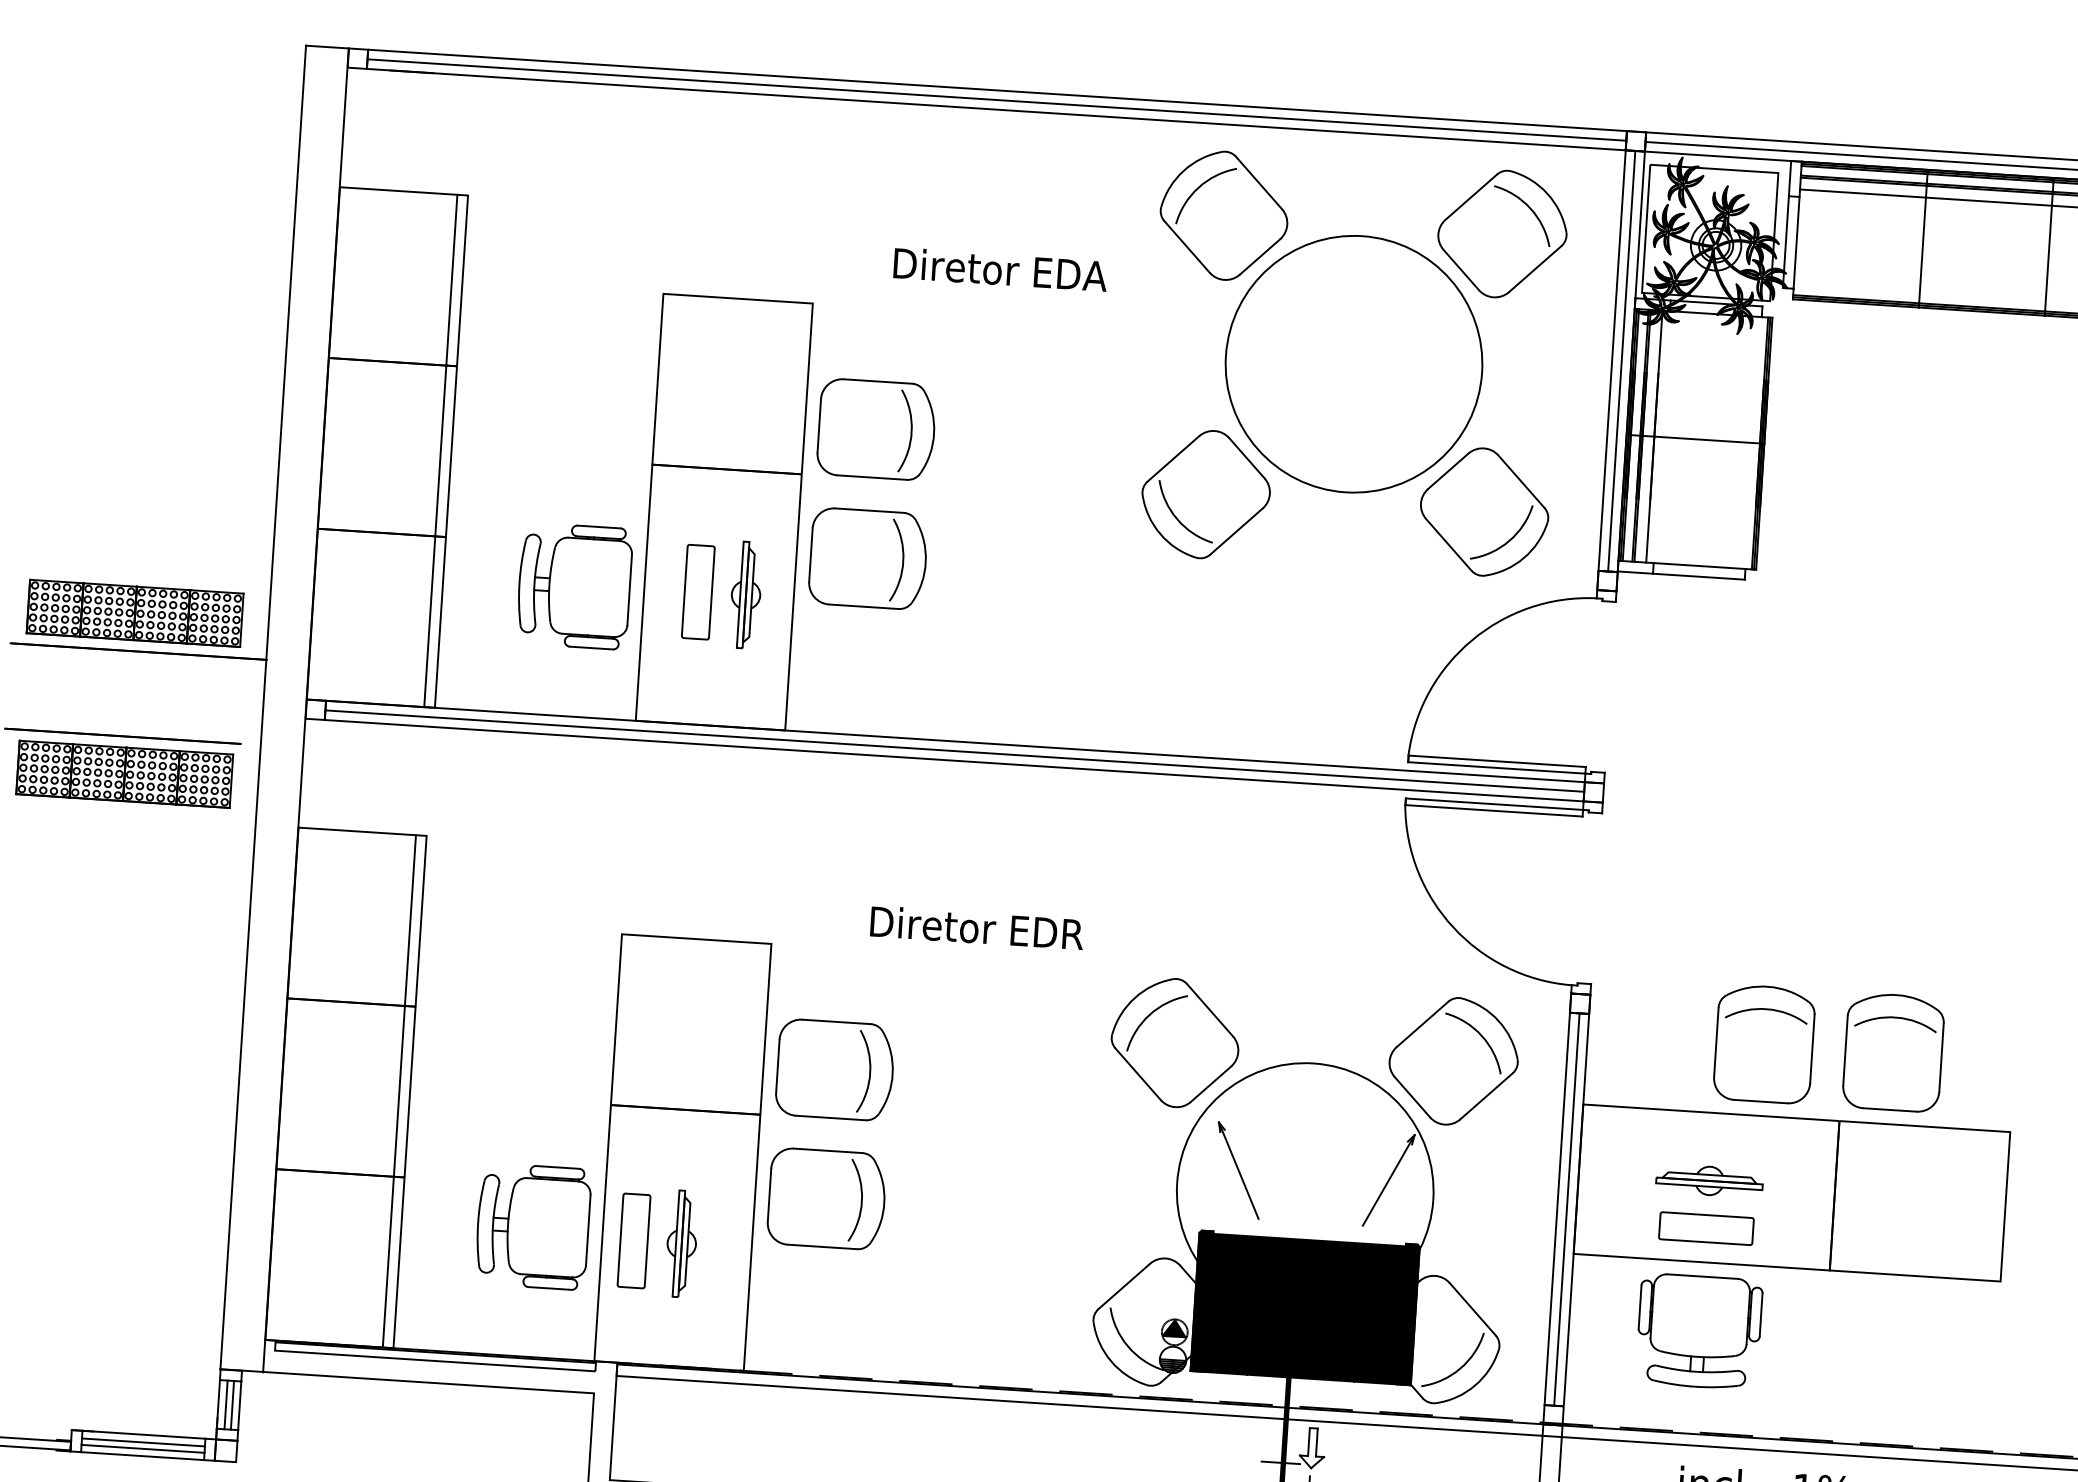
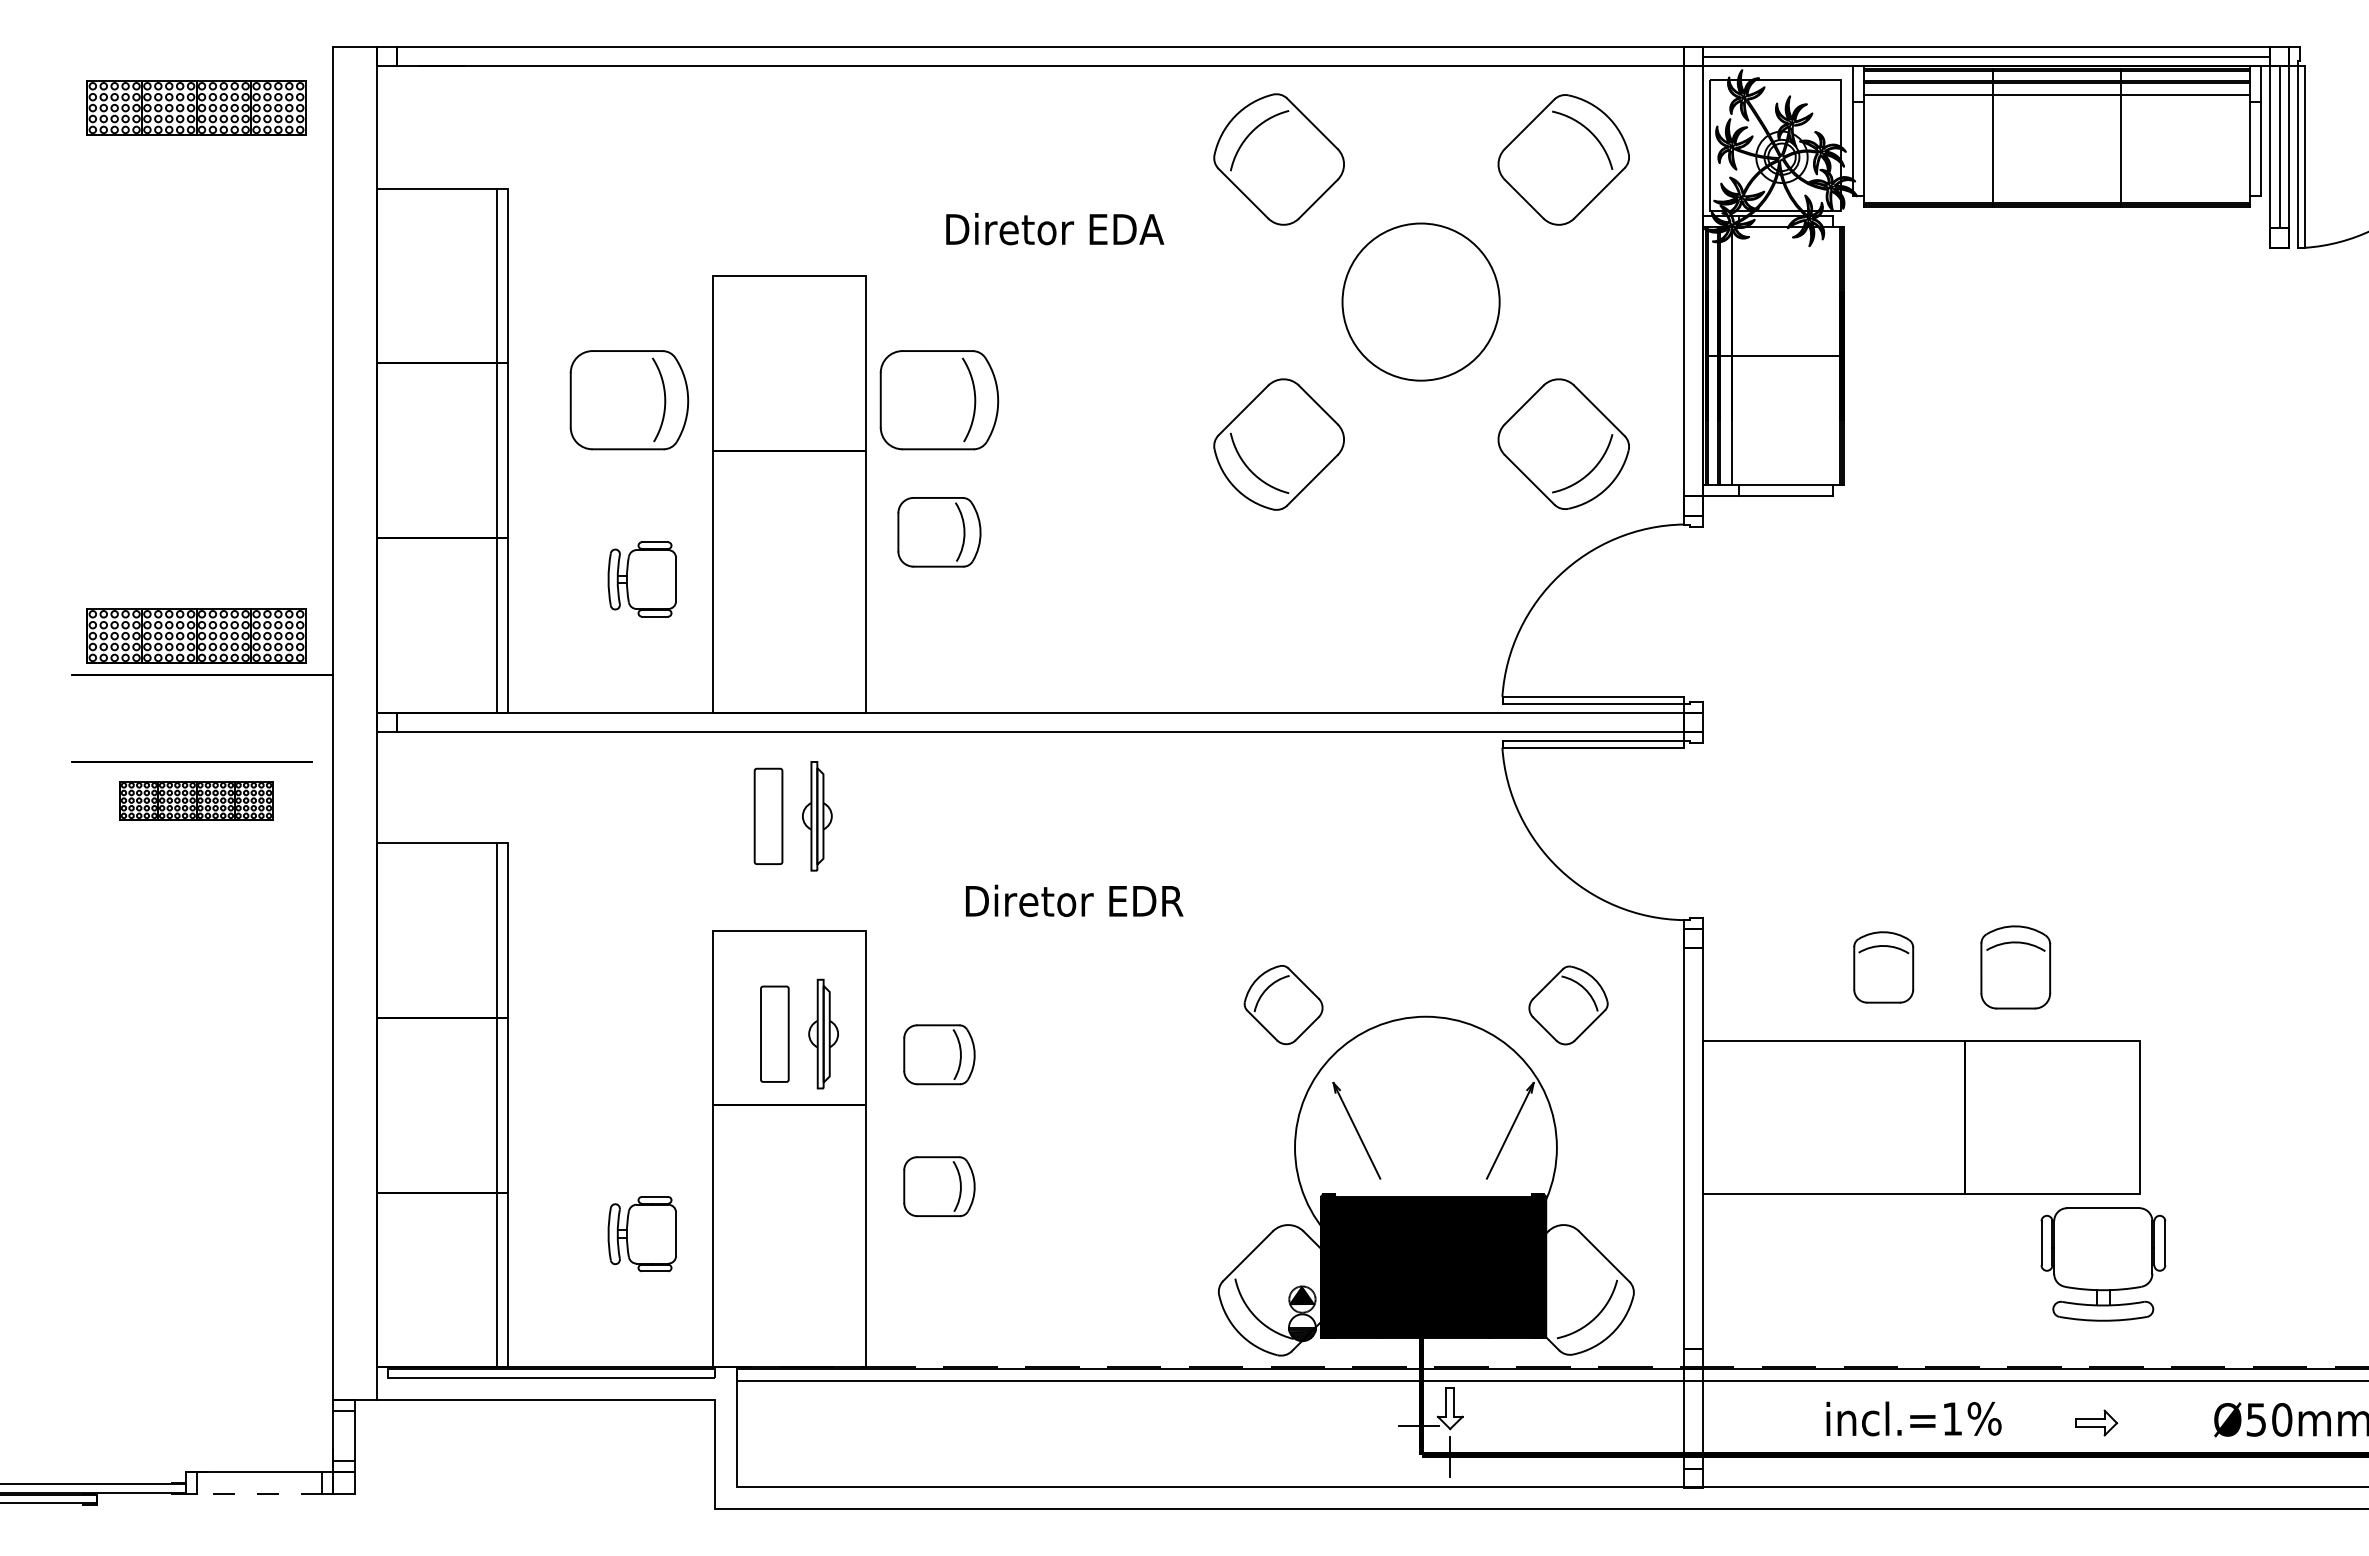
part: (168, 96) -> (196, 107), added
line: (996, 99) -> (1039, 56), removed
line: (1621, 361) -> (1693, 281), removed
circle: (1353, 363) -> (1420, 301), size x0.6
part: (573, 410) -> (629, 400), added
part: (868, 559) -> (939, 532), size x0.7
part: (574, 586) -> (642, 579), size x0.6
part: (712, 593) -> (783, 816), moved
line: (954, 751) -> (1039, 722), removed
part: (124, 774) -> (196, 800), size x0.7
part: (1174, 1042) -> (1283, 1004), size x0.6
part: (1764, 1044) -> (1883, 967), size x0.6
part: (1893, 1052) -> (2015, 967), size x0.7
part: (1453, 1061) -> (1568, 1005), size x0.6
part: (835, 1069) -> (939, 1054), size x0.6
part: (1708, 1195) -> (1836, 1125), removed
part: (826, 1198) -> (939, 1186), size x0.6
line: (1566, 1209) -> (1693, 1148), removed
part: (533, 1225) -> (642, 1233), size x0.6
part: (667, 1242) -> (808, 1033), moved
part: (1699, 1331) -> (2103, 1264), moved
line: (226, 1404) -> (341, 1435), removed
line: (232, 1404) -> (347, 1435), removed
line: (143, 1442) -> (259, 1479), removed
line: (142, 1449) -> (259, 1486), removed
line: (142, 1455) -> (259, 1493), solid -> dashed

